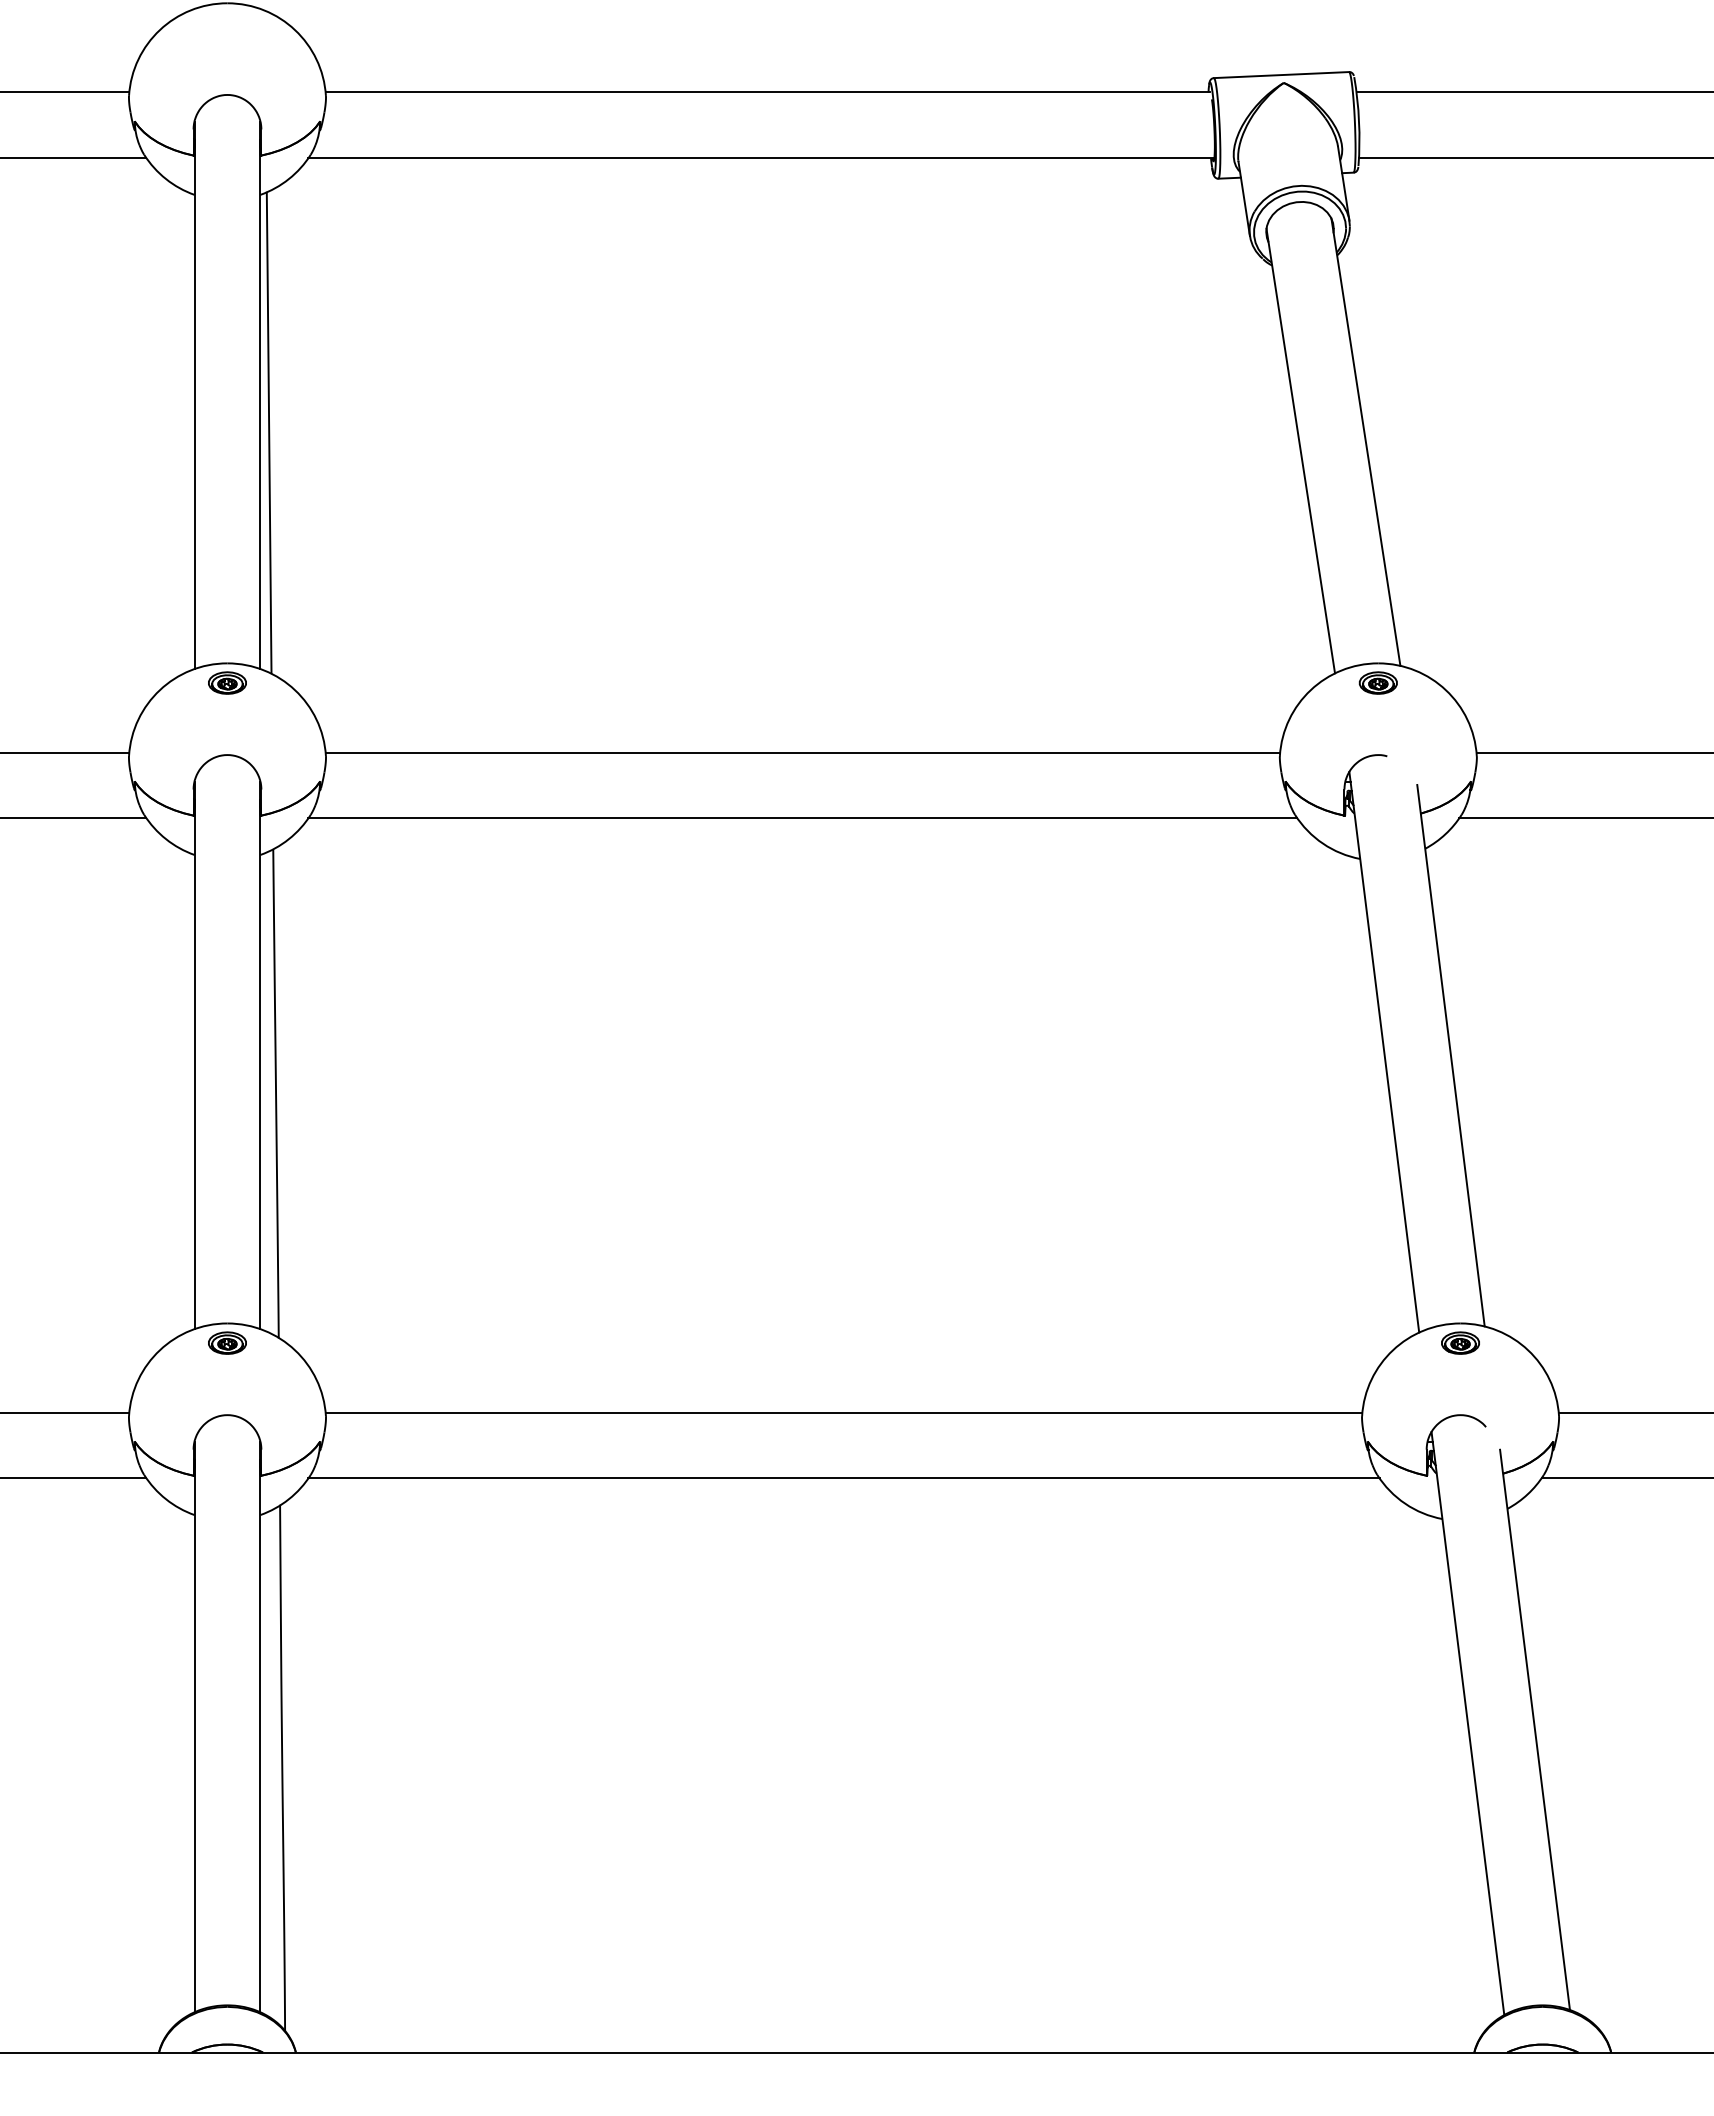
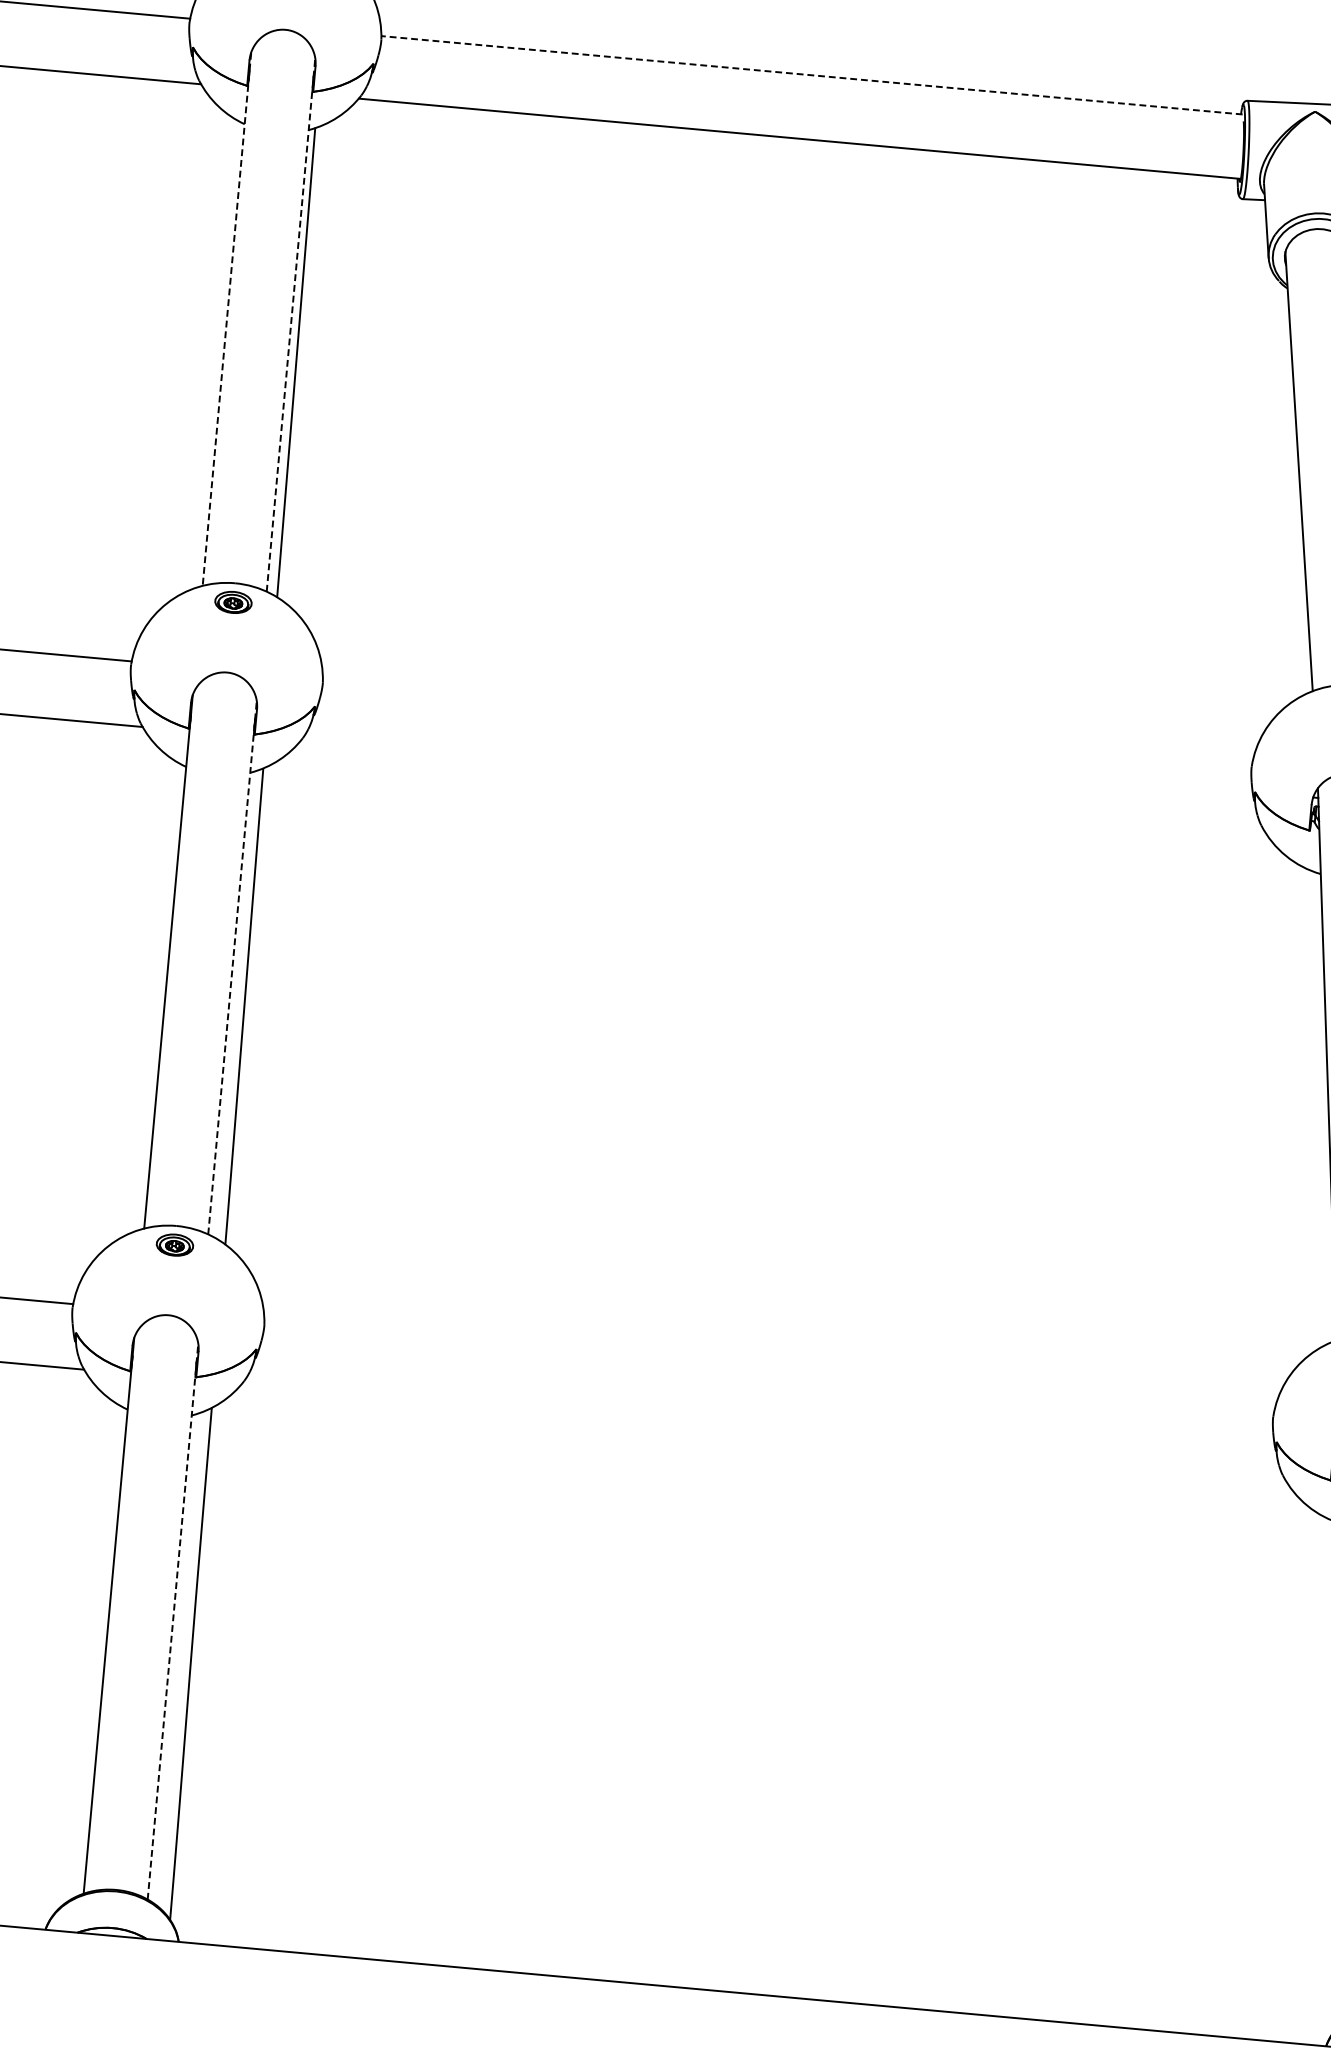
line: (767, 92) -> (811, 75), solid -> dashed
line: (194, 395) -> (226, 319), solid -> dashed
line: (260, 395) -> (291, 325), solid -> dashed
line: (802, 752) -> (787, 721), removed
line: (802, 818) -> (781, 785), removed
line: (260, 1055) -> (232, 968), solid -> dashed
line: (843, 1412) -> (768, 1367), removed
line: (843, 1478) -> (762, 1431), removed
line: (260, 1726) -> (173, 1621), solid -> dashed

